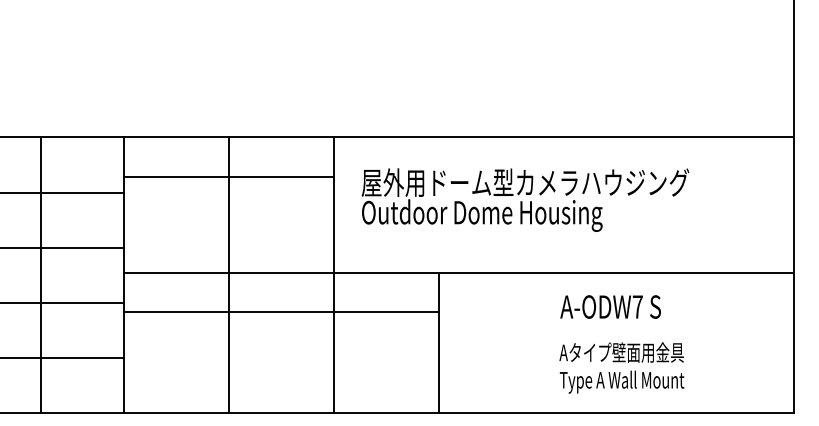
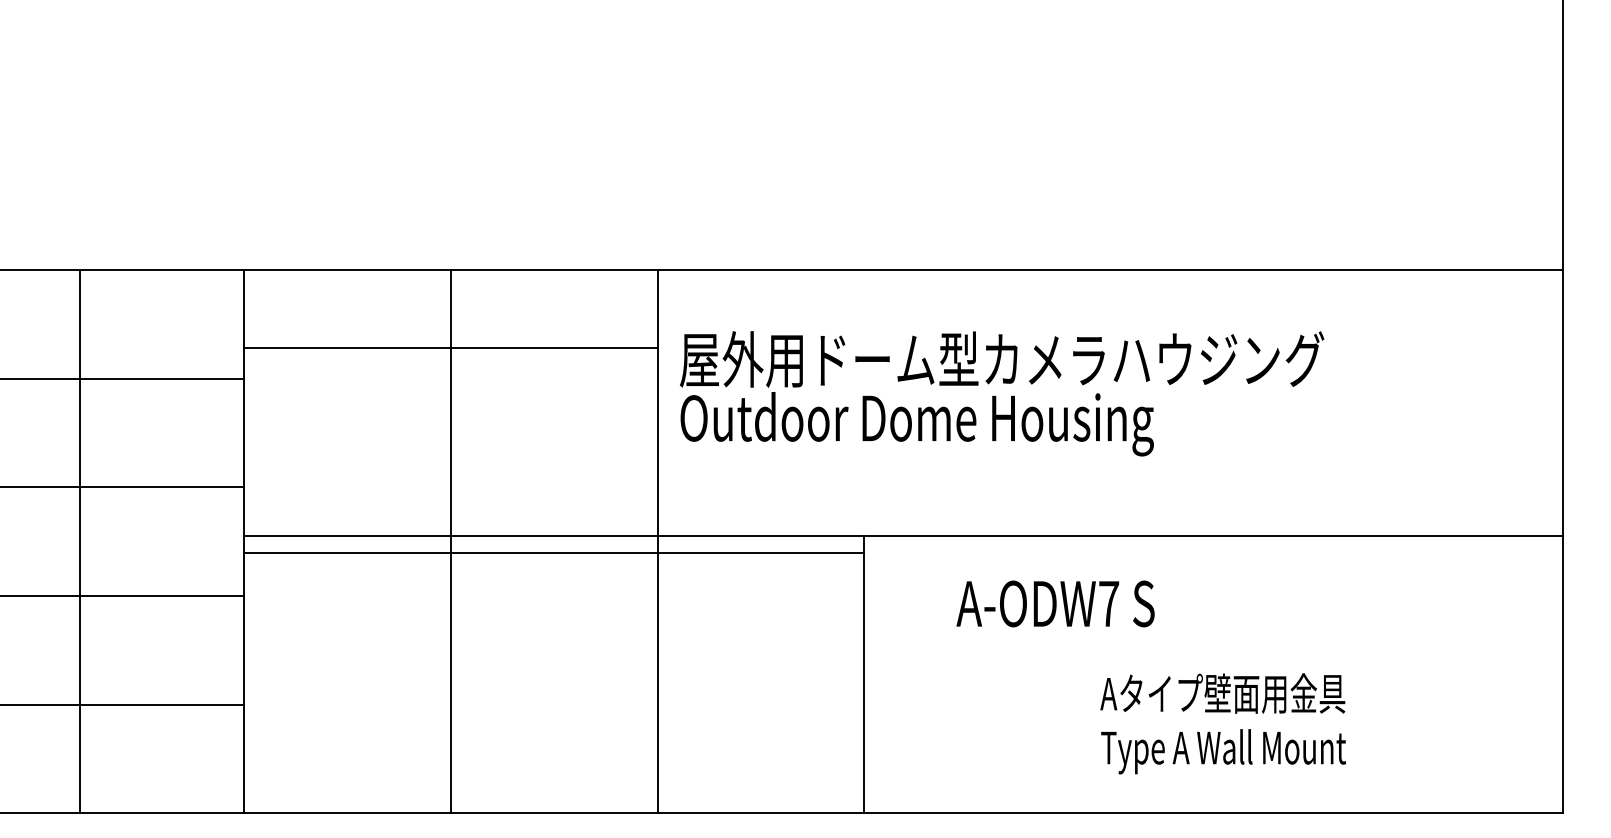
text: (525, 199) -> (1002, 392), moved
text: (610, 306) -> (1055, 602), moved
line: (281, 312) -> (553, 553), moved

